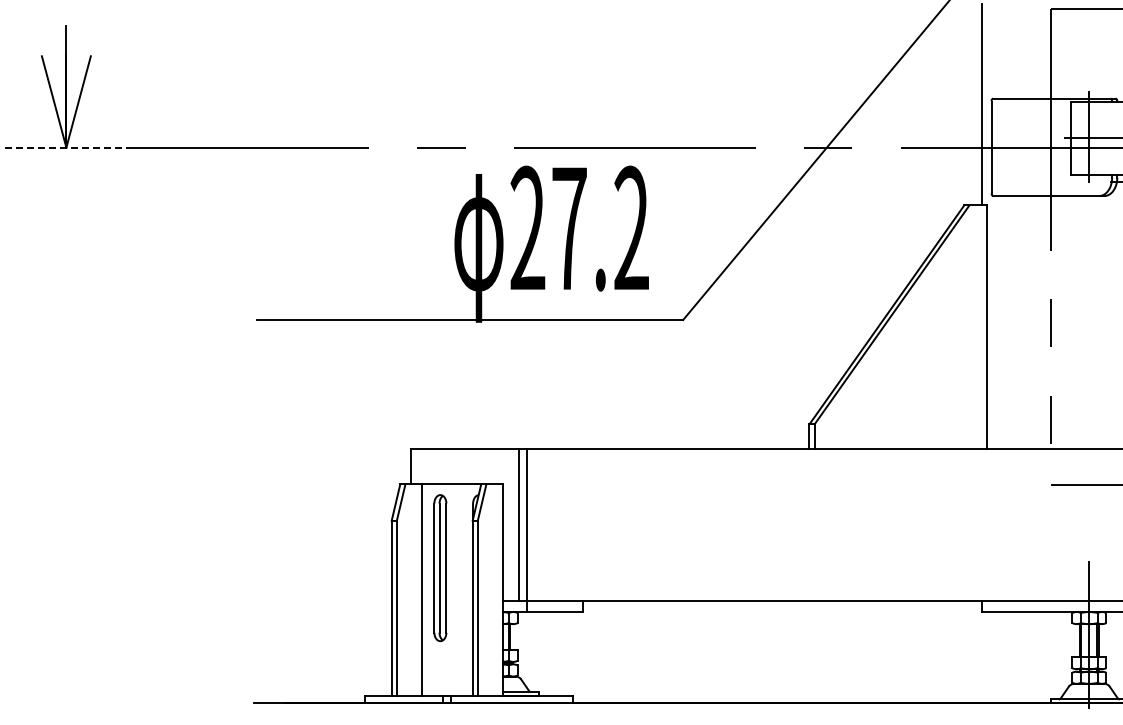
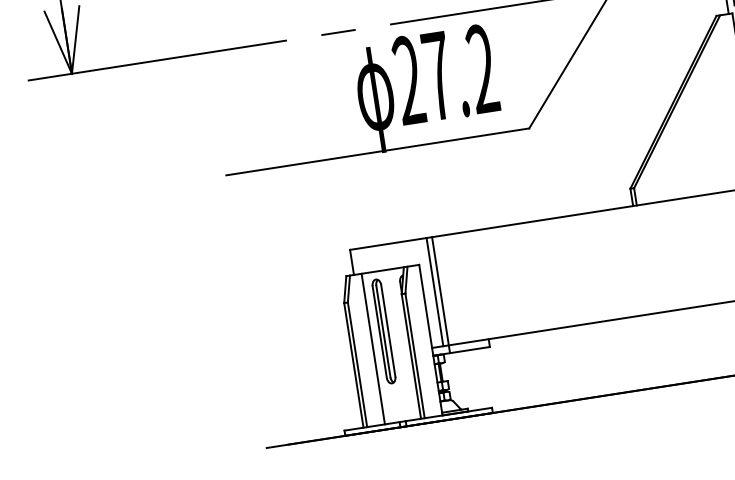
line: (66, 147) -> (72, 73), dashed -> solid

